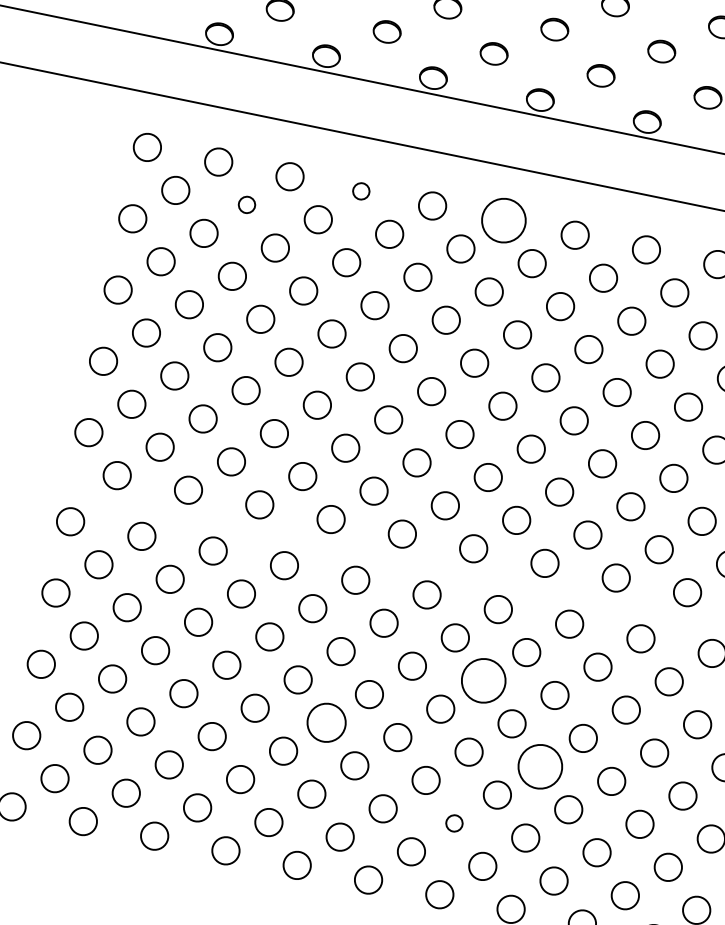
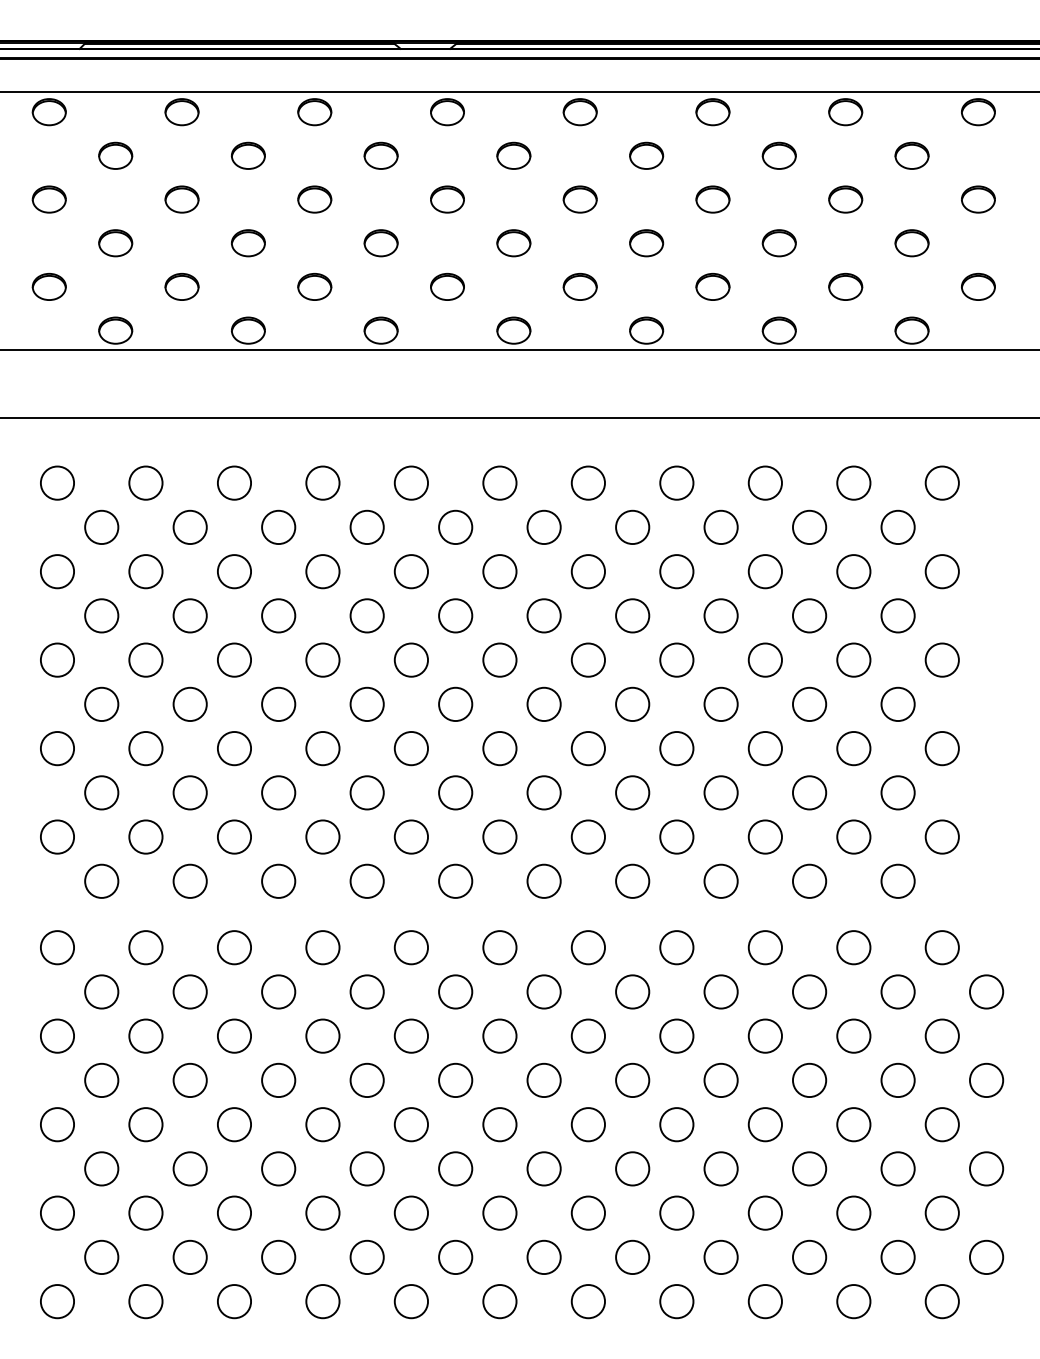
circle: (361, 190) -> (322, 482), size x1.67
circle: (246, 204) -> (189, 526), size x1.67
circle: (503, 220) -> (499, 482), size x0.62
circle: (483, 680) -> (588, 1035), size x0.62
circle: (325, 722) -> (410, 1124), size x0.71
circle: (540, 766) -> (676, 1124), size x0.62
circle: (454, 822) -> (588, 1212), size x1.67

